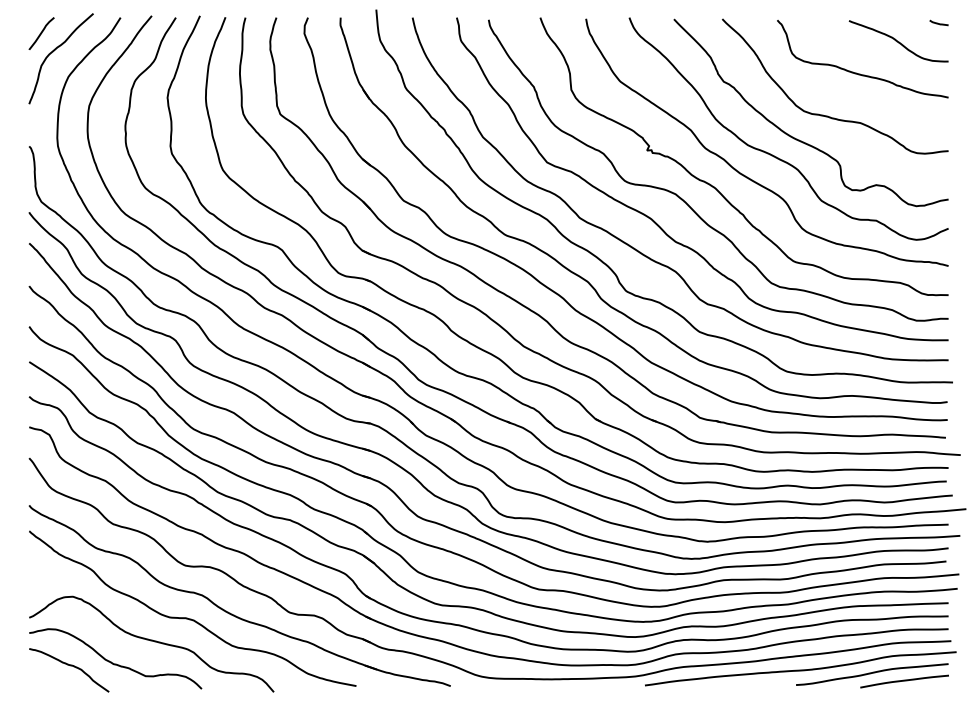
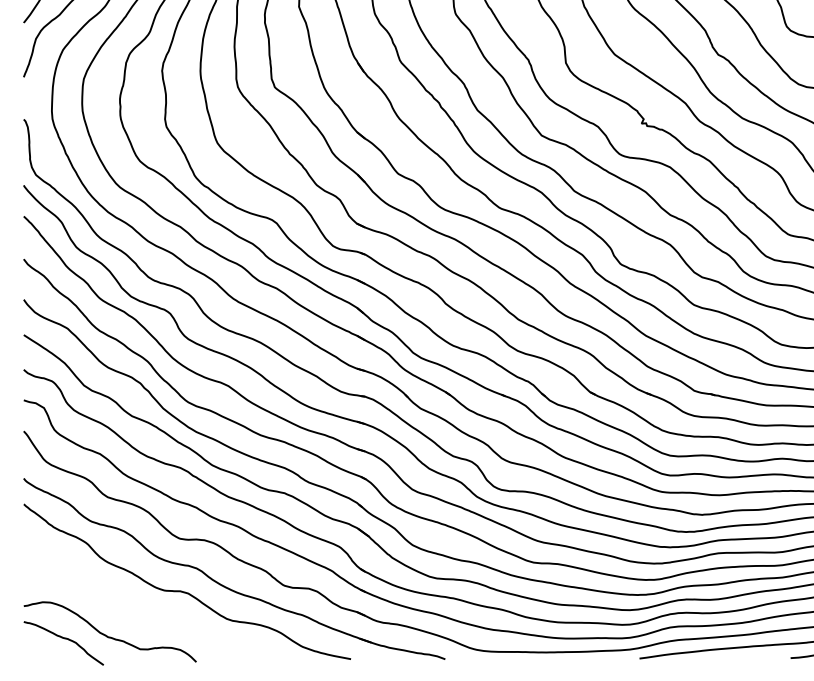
curve: (151, 641) -> (146, 614), removed

